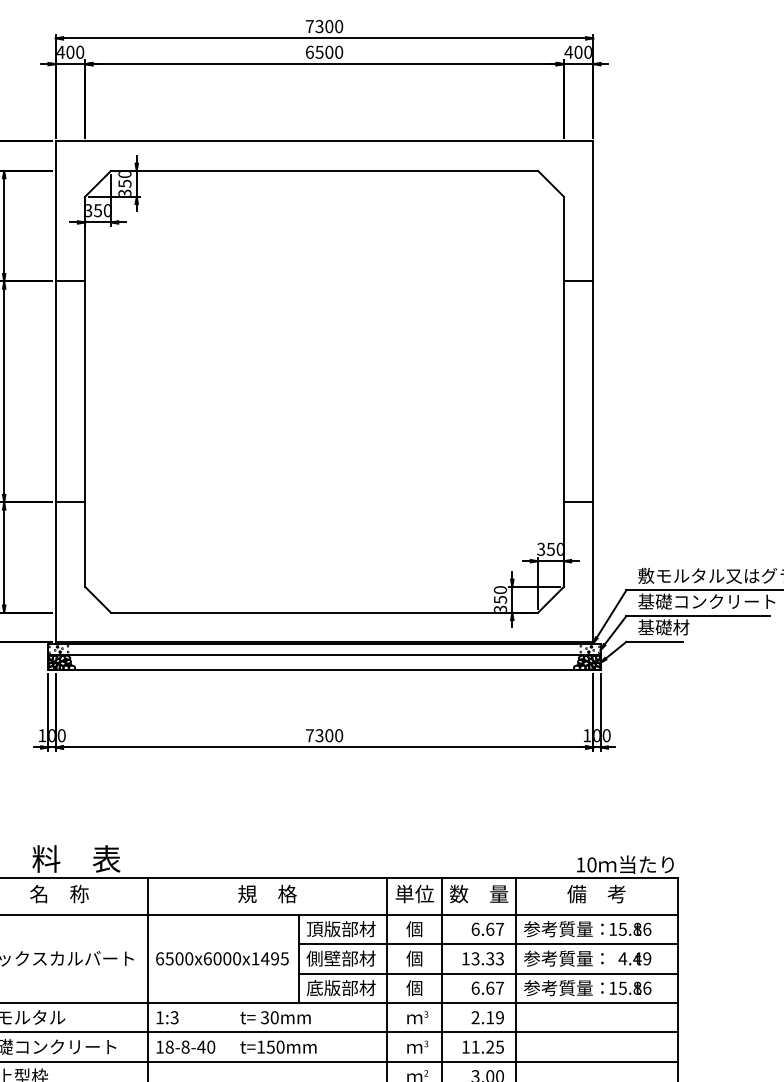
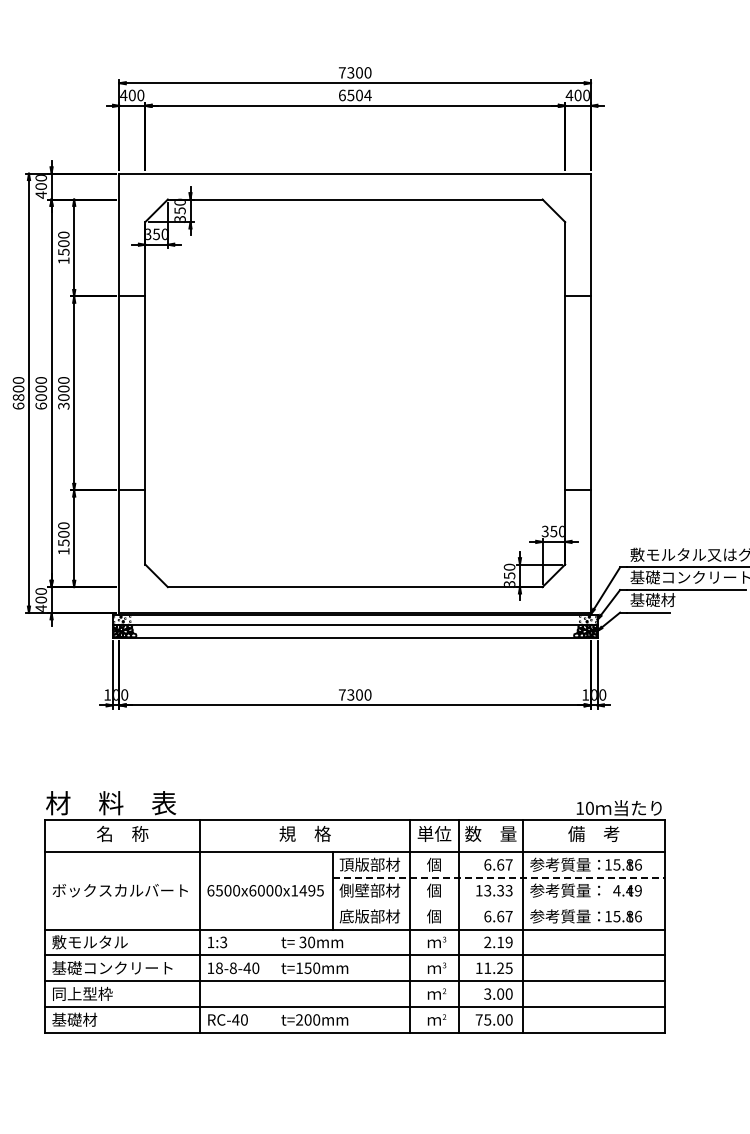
text: (338, 52) -> (367, 95), 6500 -> 6504
line: (488, 943) -> (499, 877), solid -> dashed
line: (487, 973) -> (498, 903), removed

